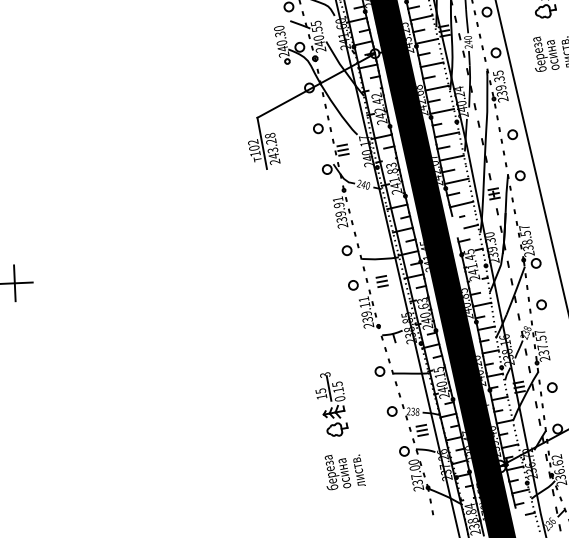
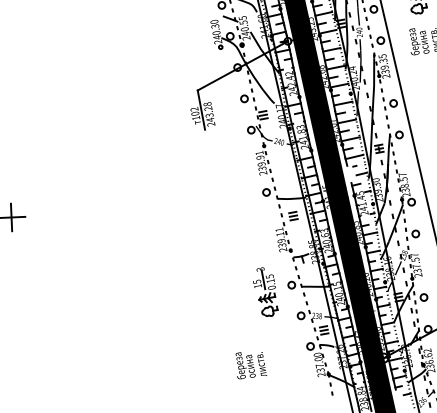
circle: (353, 285) -> (271, 219), removed
part: (331, 404) -> (265, 292), moved
text: (344, 472) -> (250, 365), moved

